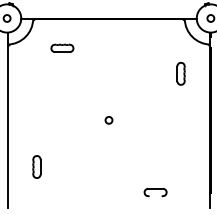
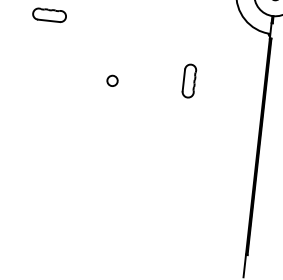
part: (180, 73) -> (188, 80), moved
circle: (108, 120) -> (111, 81), moved
part: (155, 192) -> (164, 245), removed

